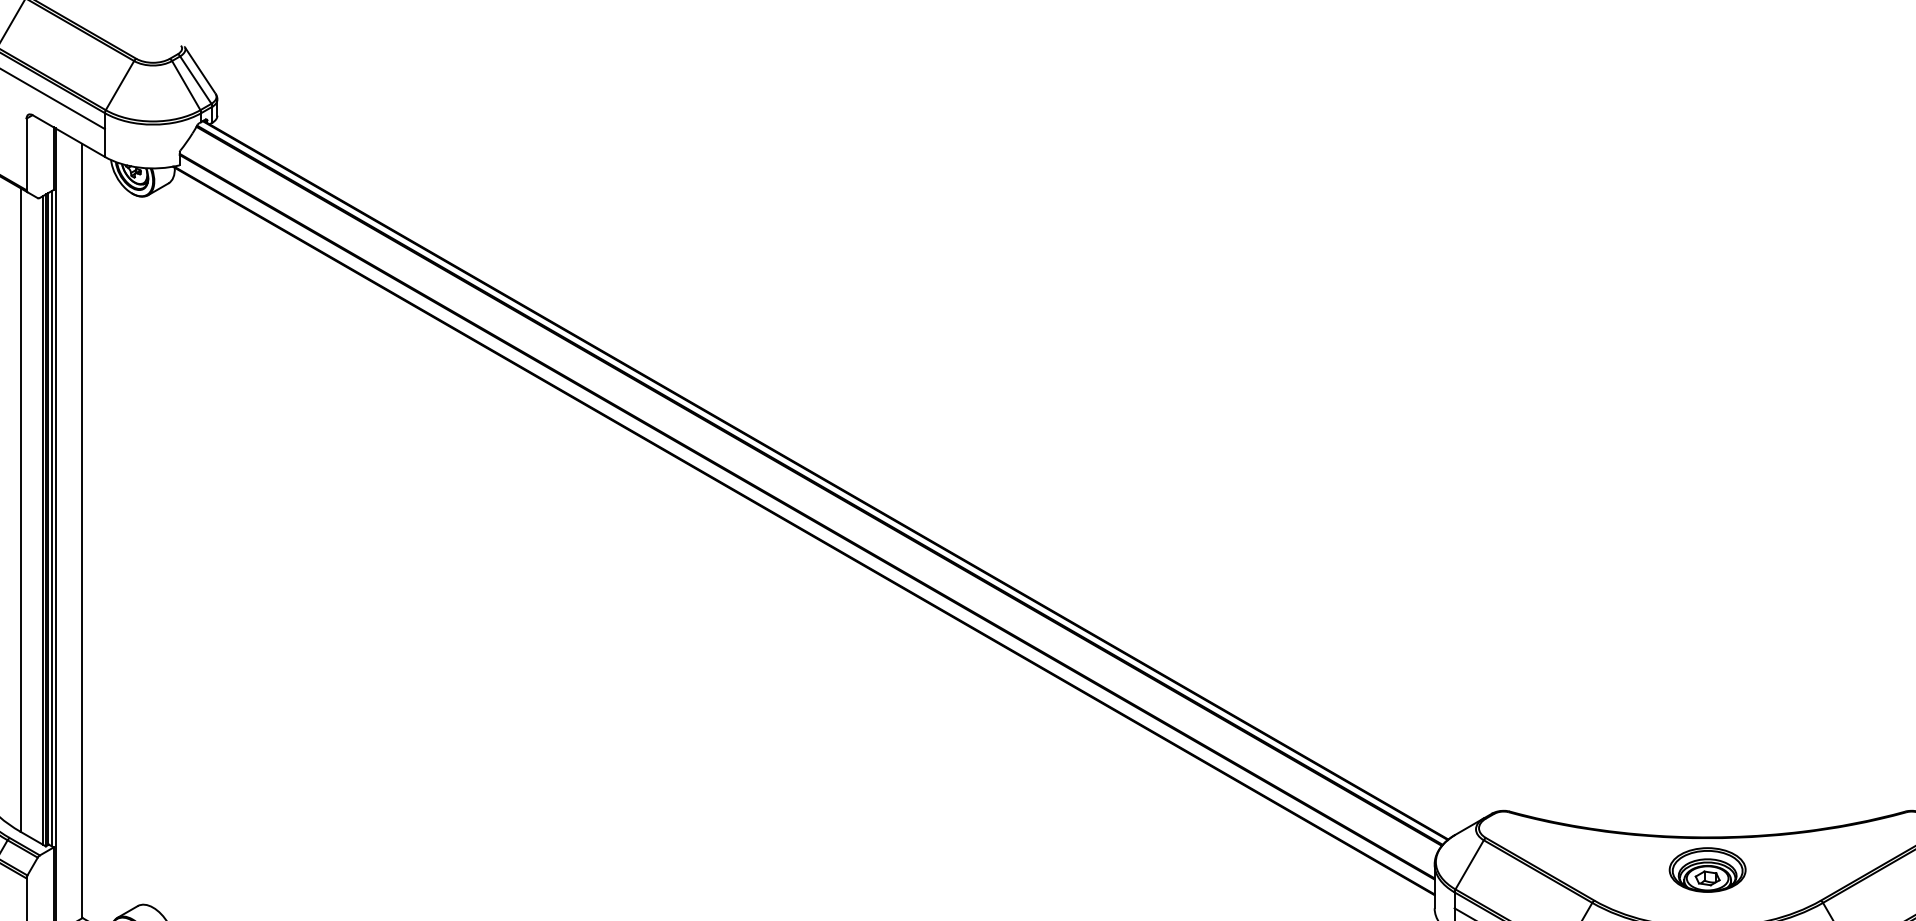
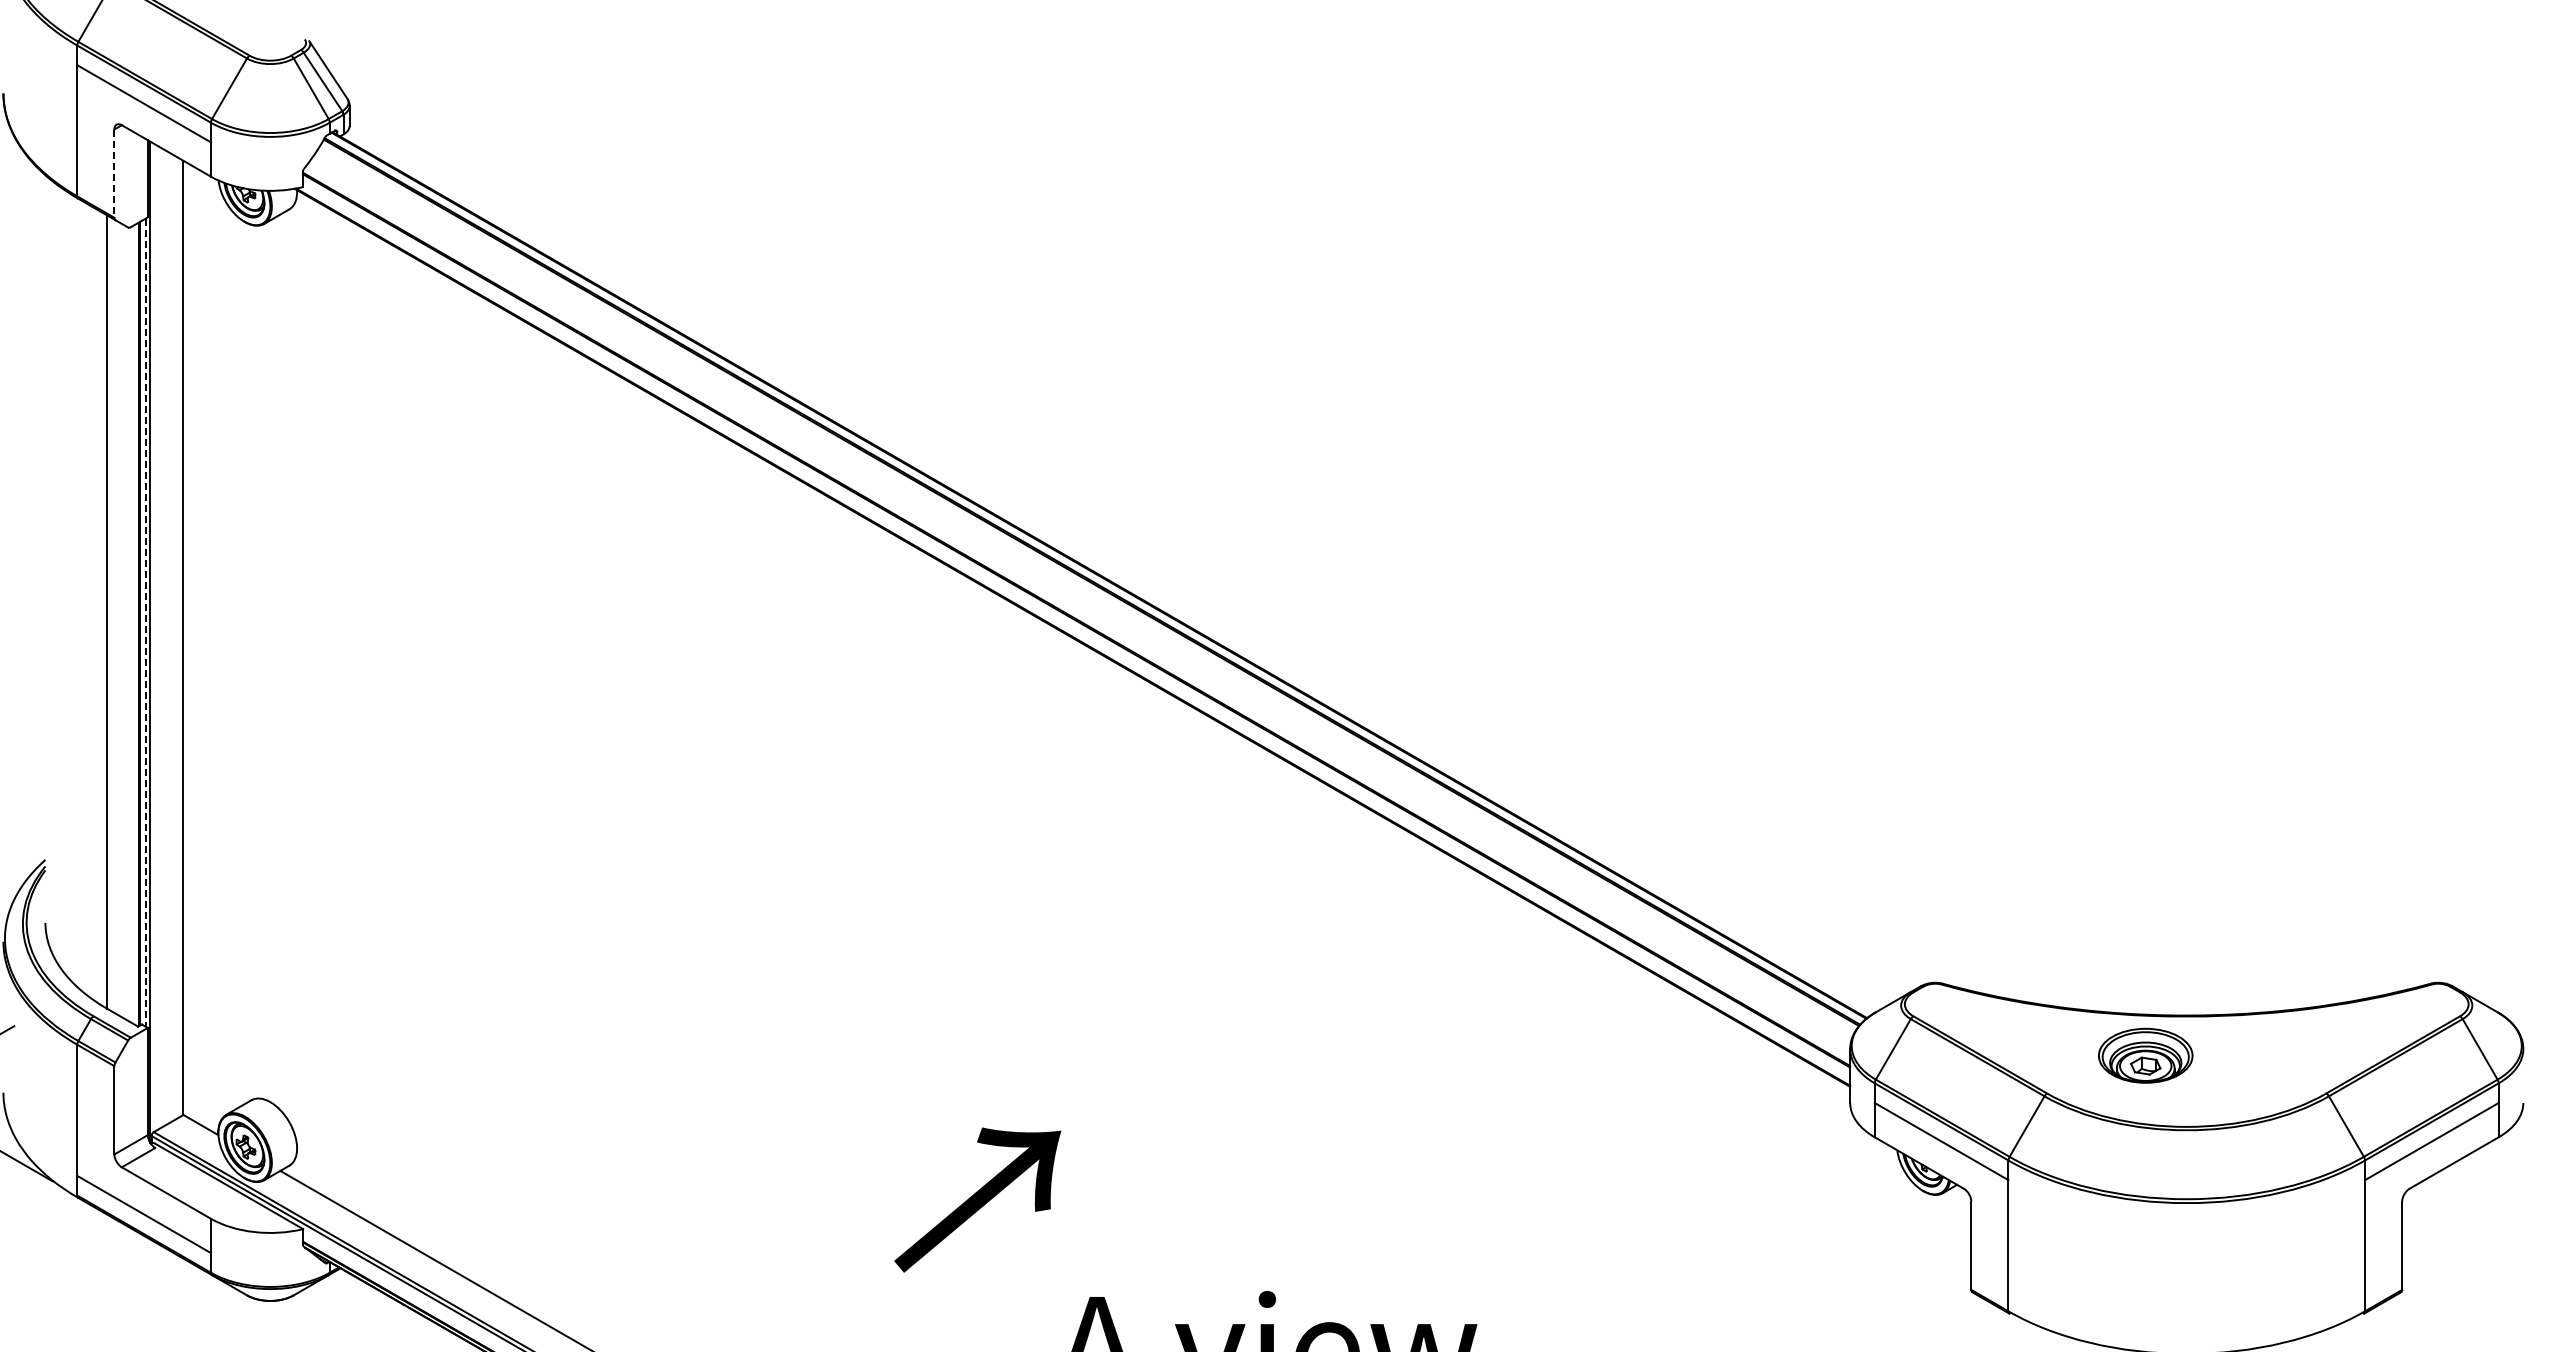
line: (26, 155) -> (114, 174), solid -> dashed
line: (51, 518) -> (145, 622), solid -> dashed
line: (42, 520) -> (134, 624), removed
part: (1707, 869) -> (2145, 1055), moved

